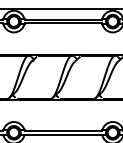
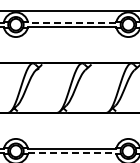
line: (62, 19) -> (71, 22), solid -> dashed
line: (63, 134) -> (72, 153), solid -> dashed

